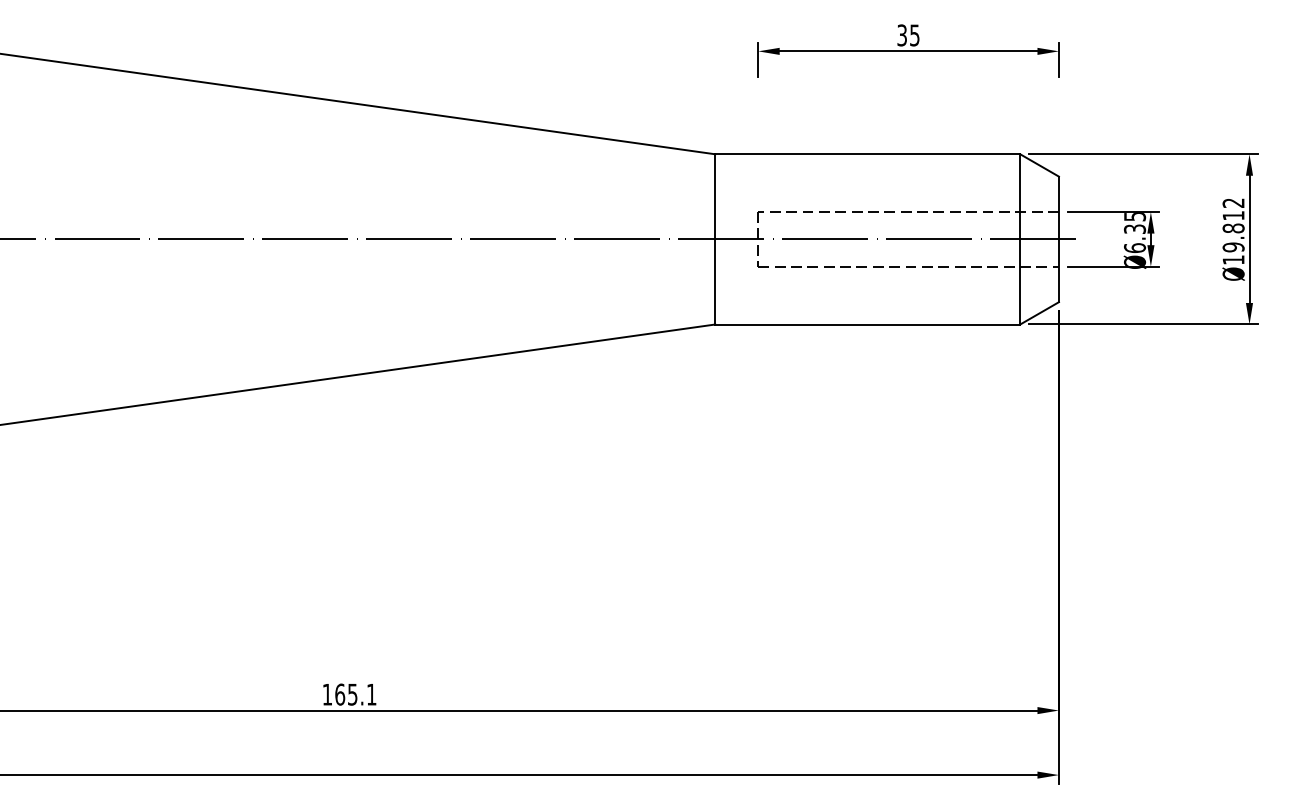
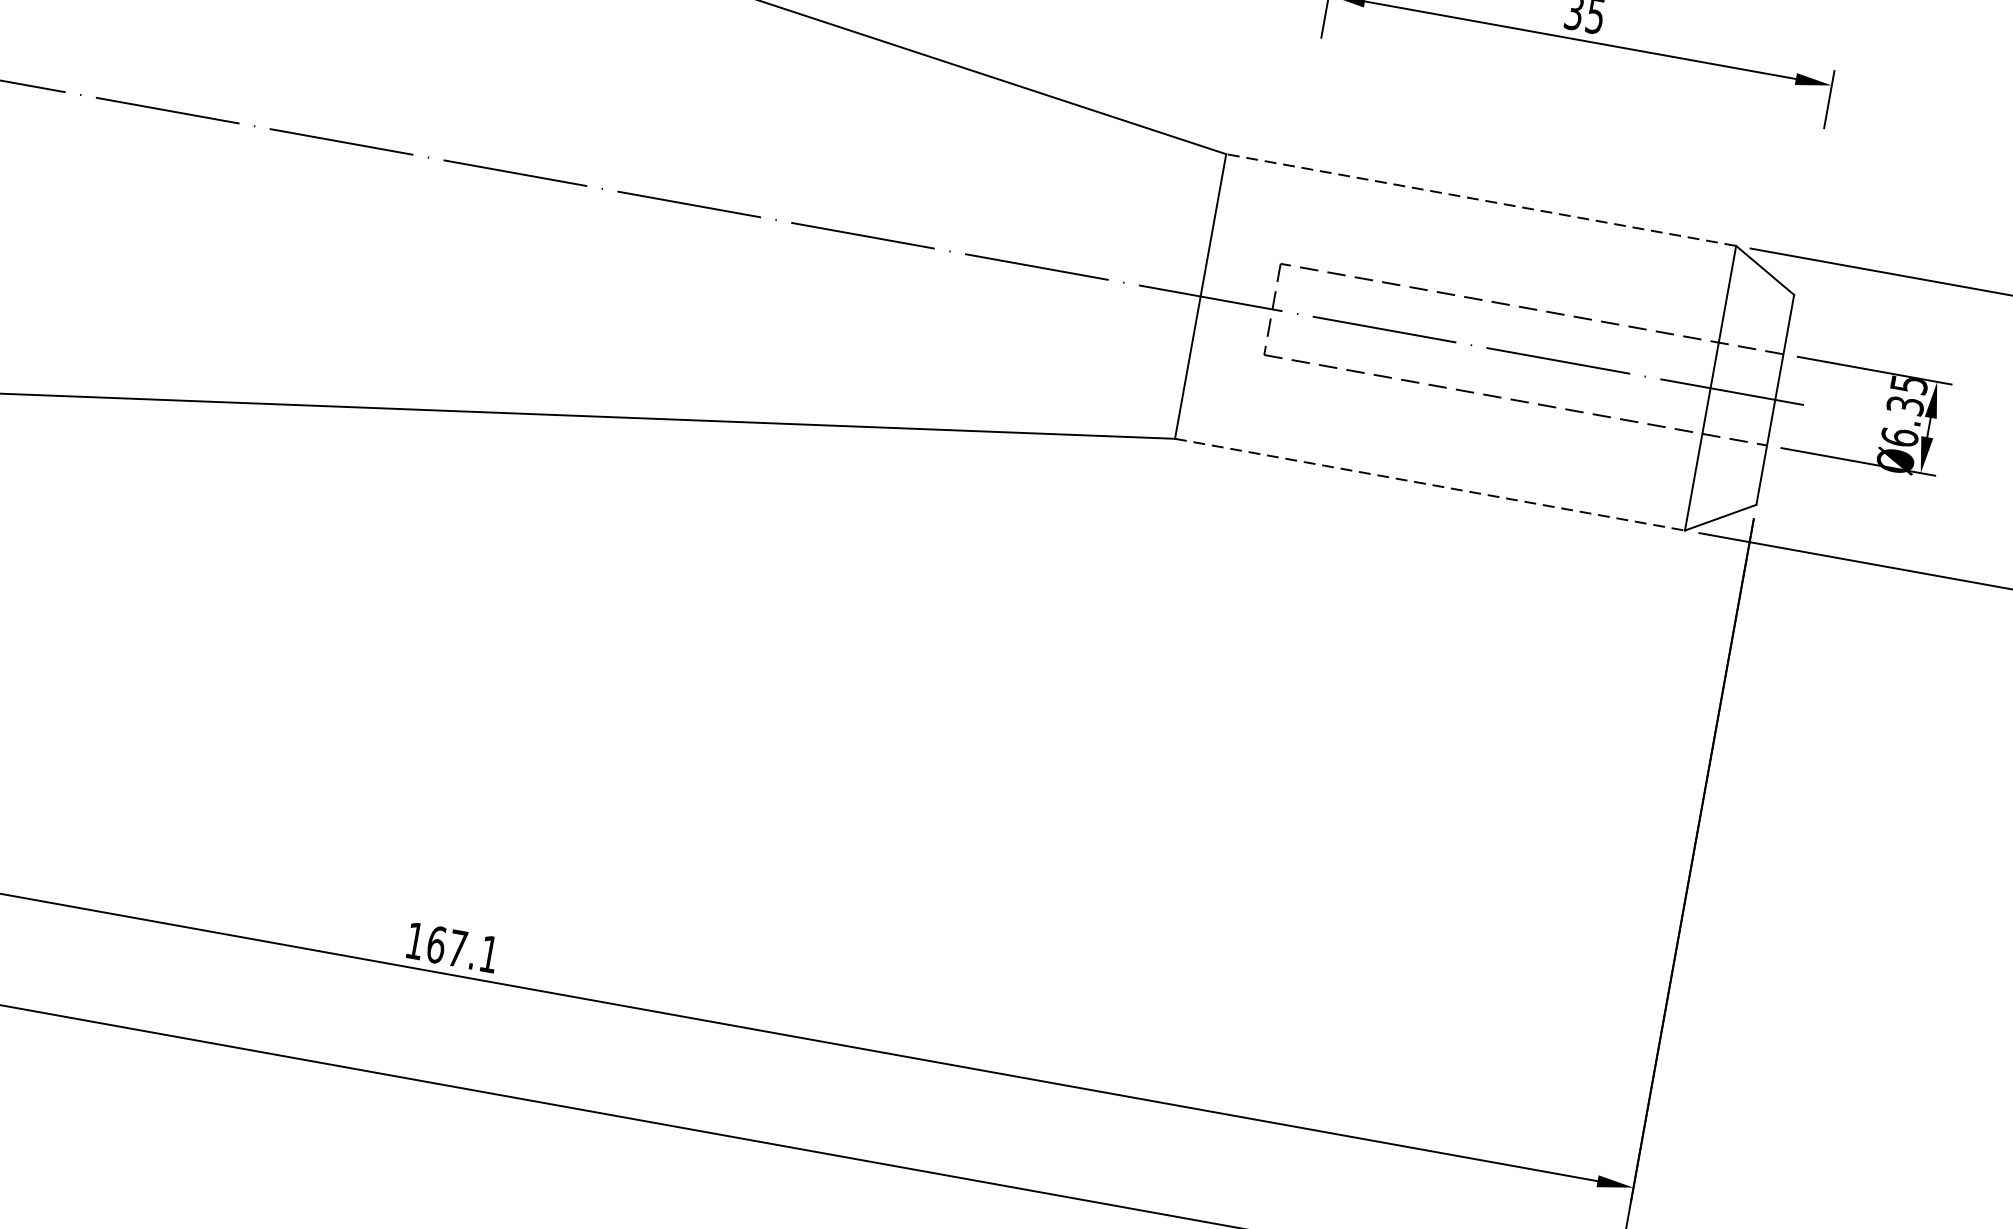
line: (867, 154) -> (1480, 200), solid -> dashed
line: (868, 324) -> (1431, 484), solid -> dashed
text: (352, 694) -> (457, 948), 165.1 -> 167.1

